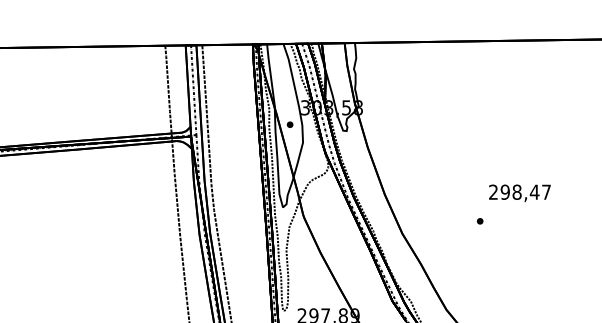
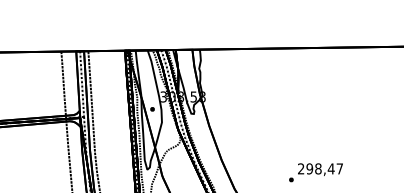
text: (519, 192) -> (320, 169), moved

